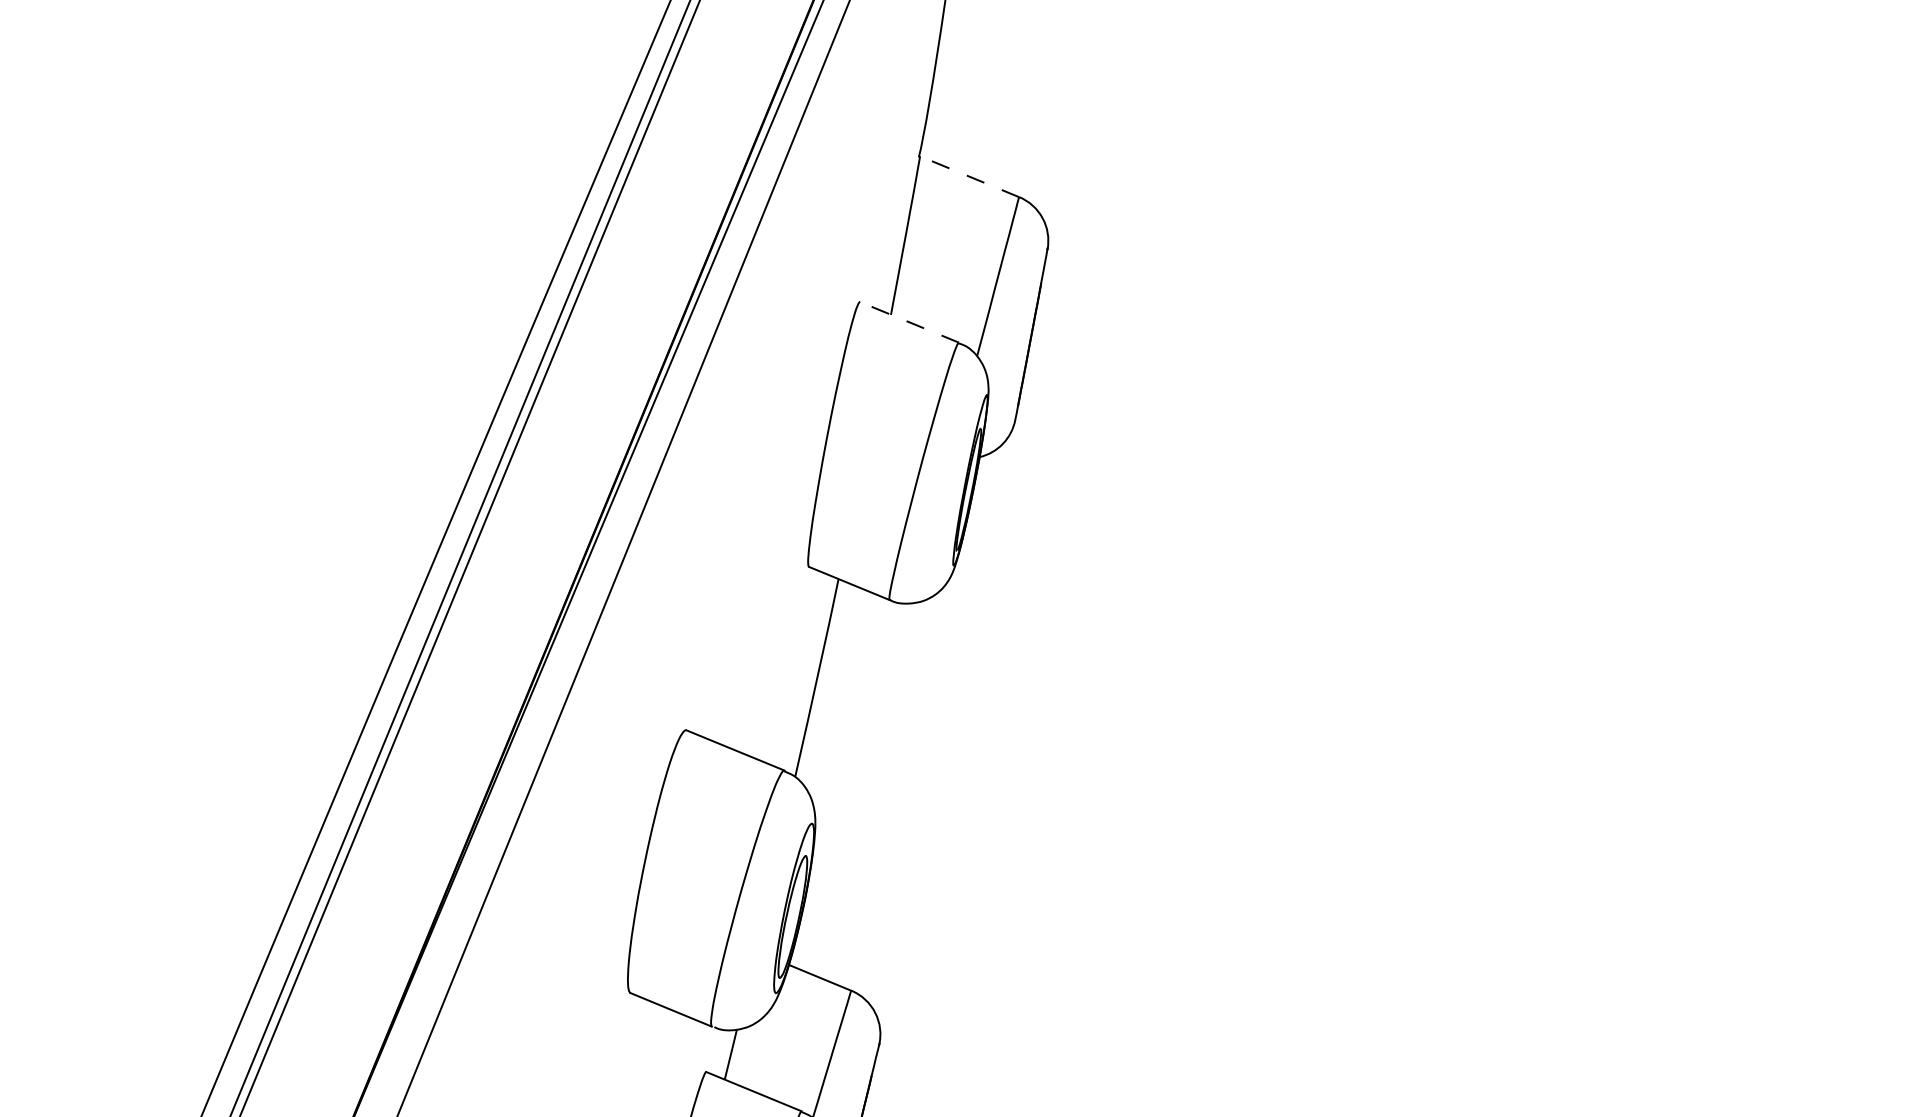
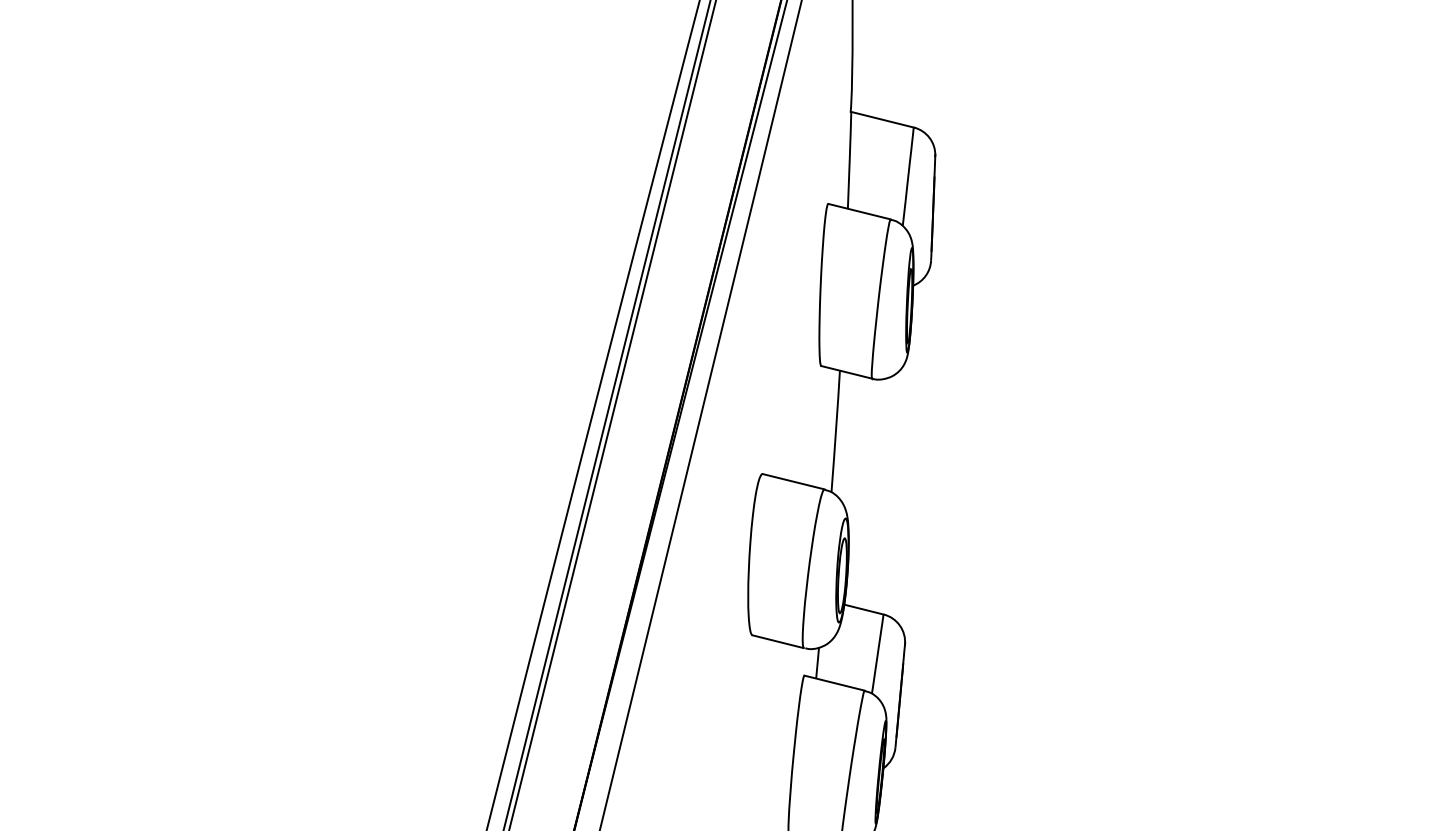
line: (969, 176) -> (882, 119), dashed -> solid
line: (909, 322) -> (859, 211), dashed -> solid

